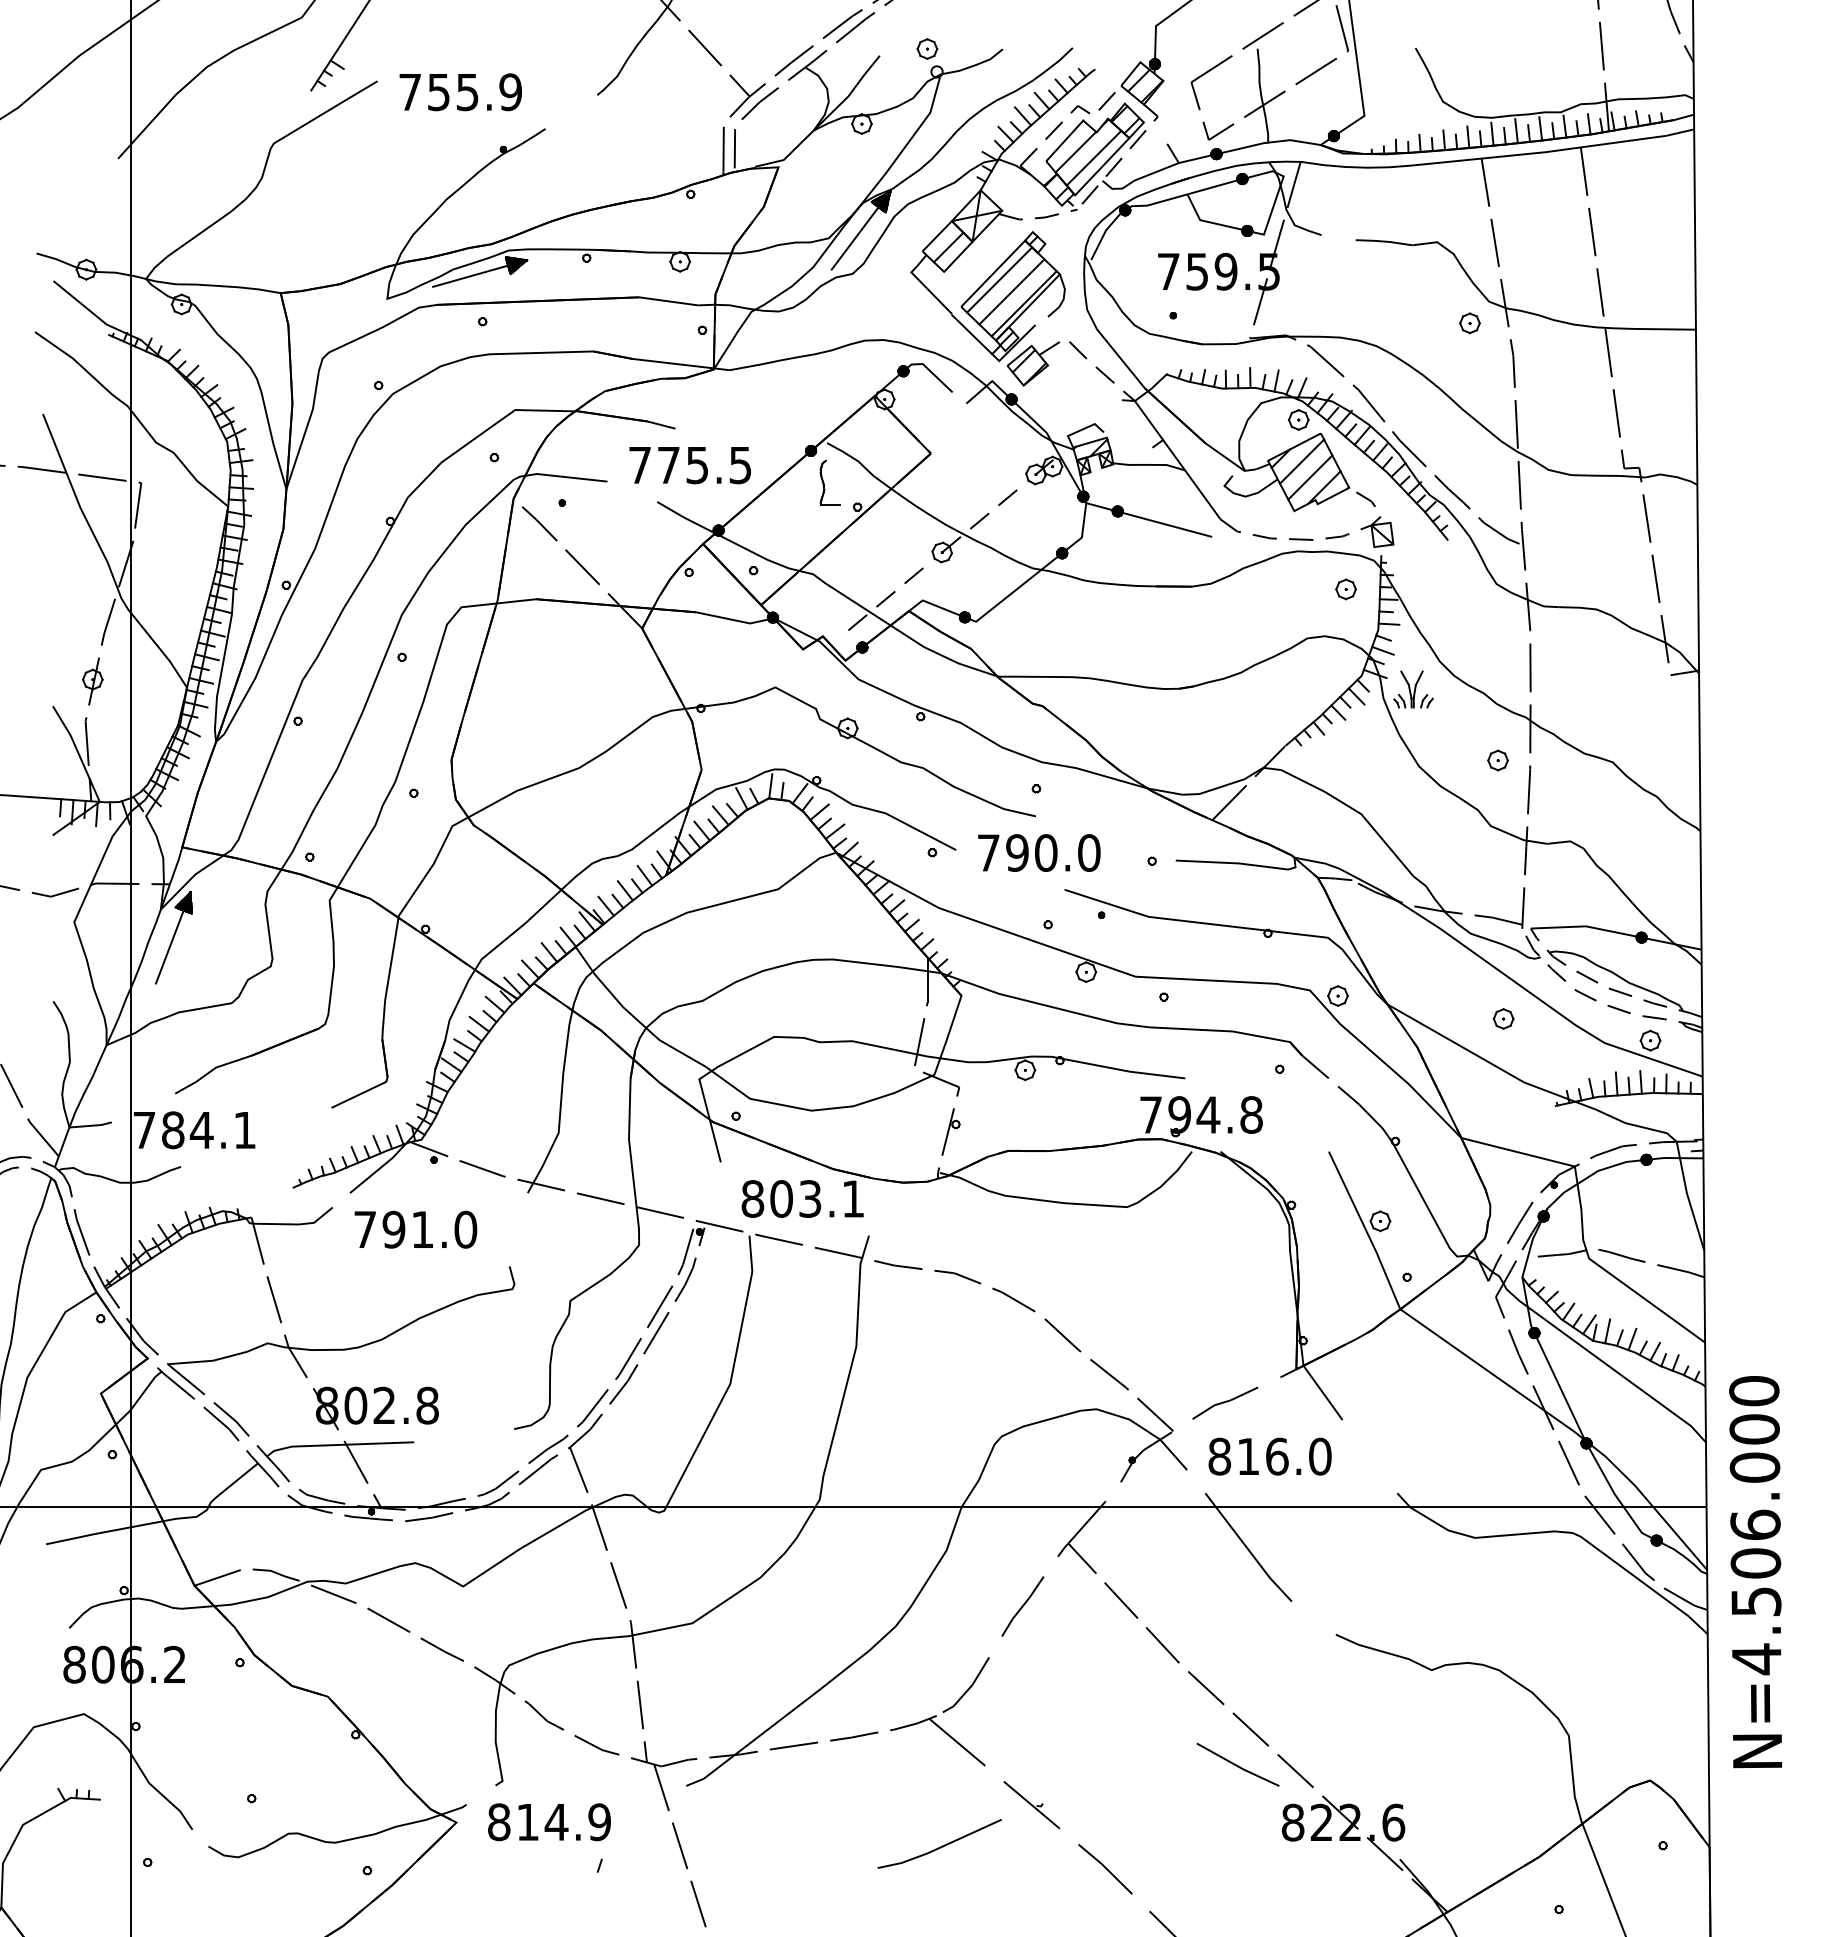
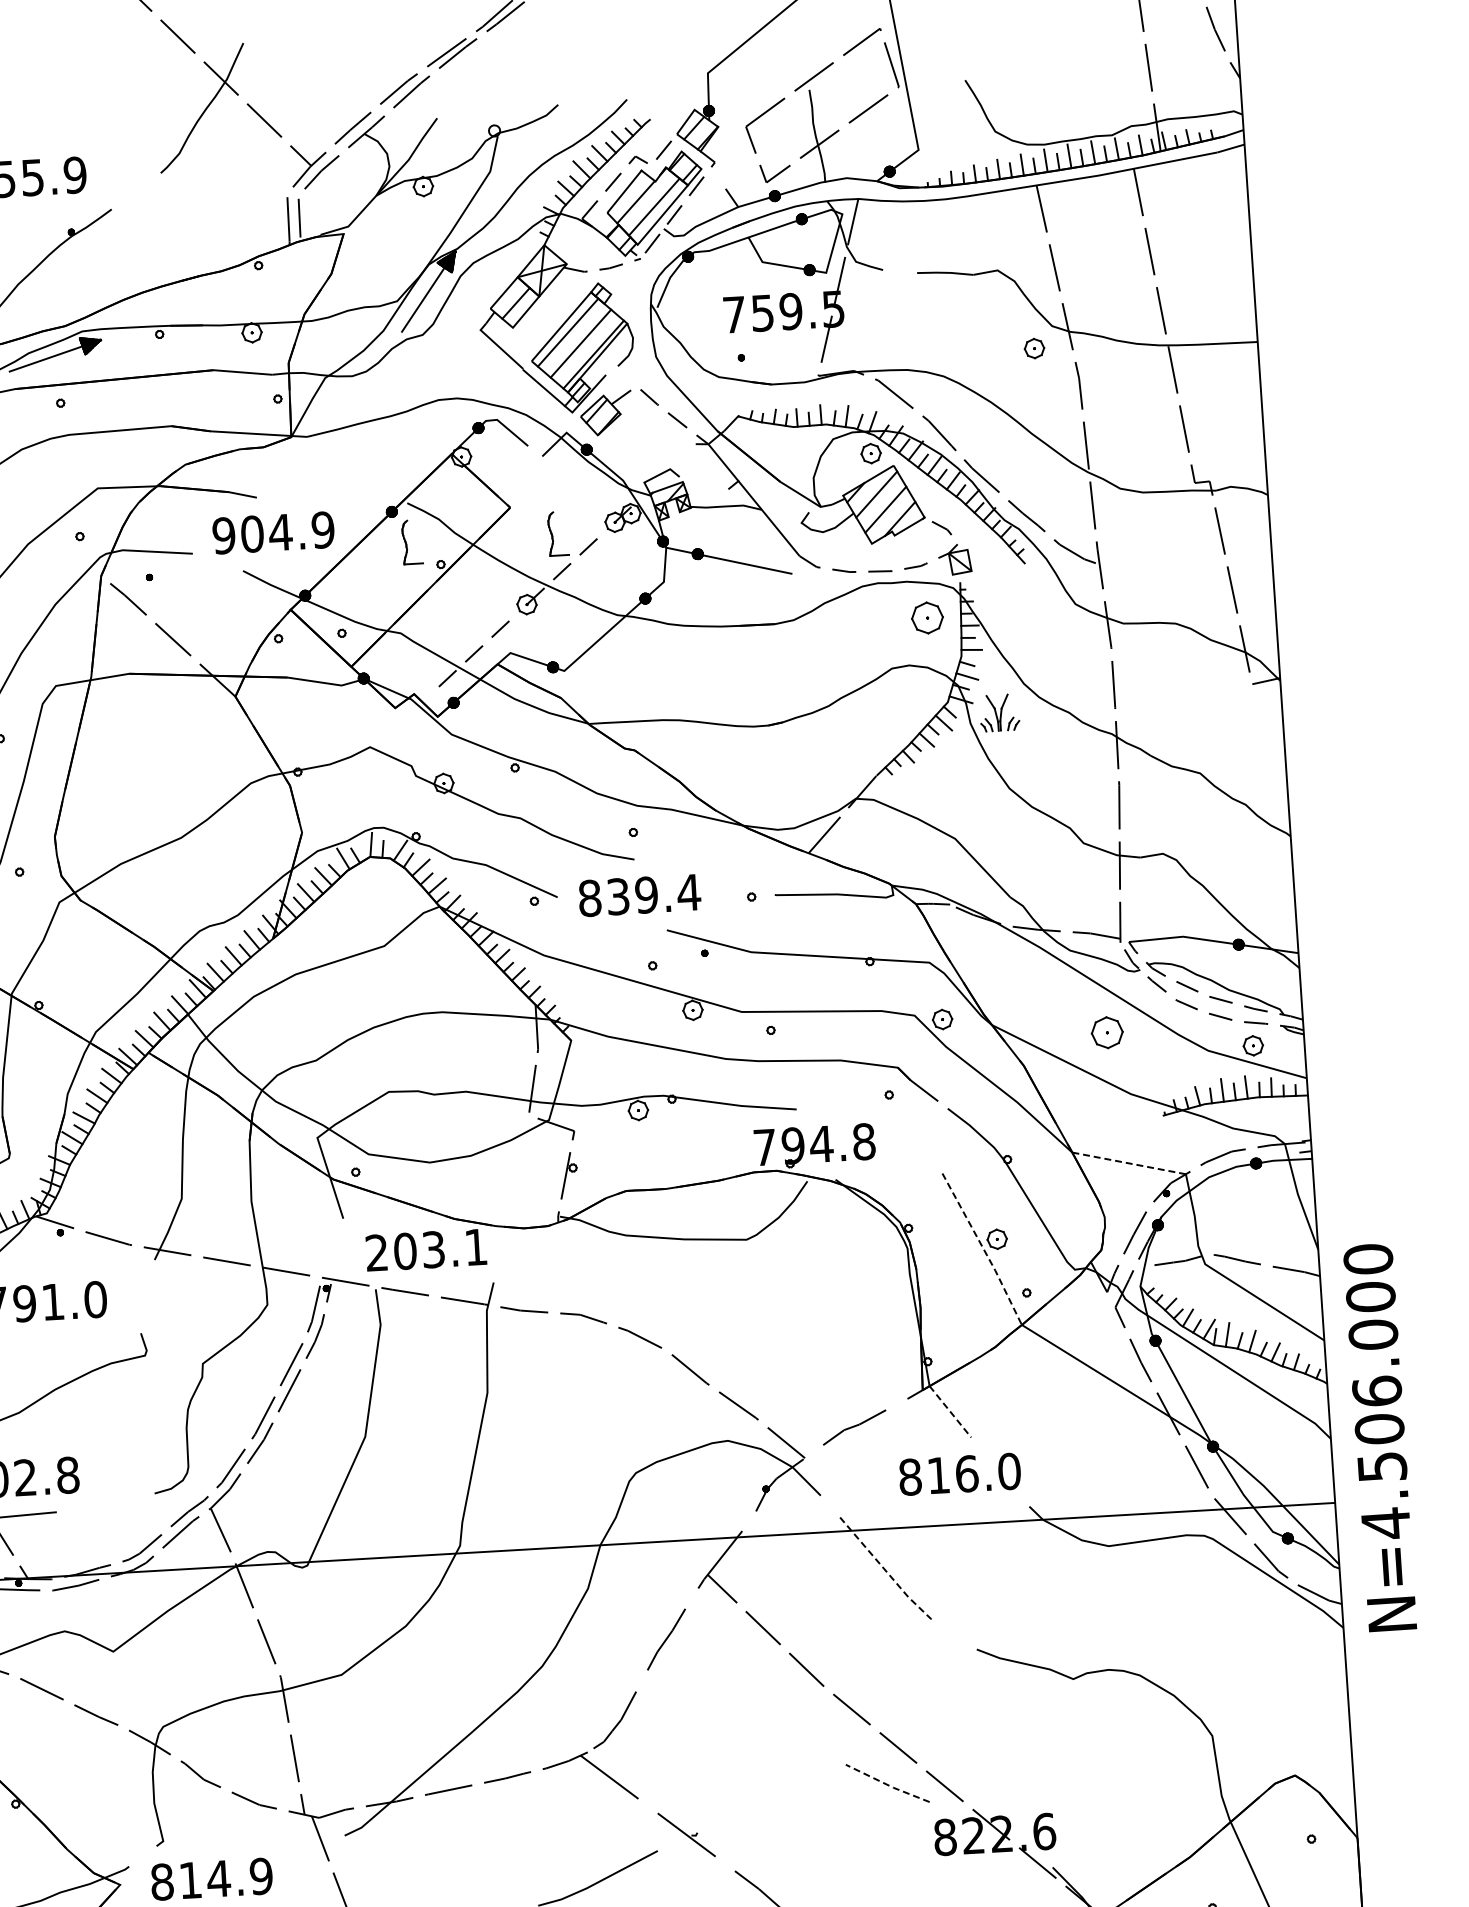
part: (927, 48) -> (483, 108), removed
text: (689, 465) -> (272, 533), 775.5 -> 904.9
part: (977, 482) -> (557, 533), added
part: (1345, 589) -> (926, 618), size x1.6
part: (1497, 760) -> (1086, 778), removed
text: (1039, 852) -> (640, 894), 790.0 -> 839.4
part: (1503, 1018) -> (1107, 1032), size x1.6
line: (1518, 1152) -> (1129, 1163), solid -> dashed
text: (752, 1198) -> (376, 1252), 803.1 -> 203.1
line: (1366, 1230) -> (984, 1249), solid -> dashed
line: (1323, 1393) -> (950, 1412), solid -> dashed
text: (1269, 1456) -> (959, 1474), moved
line: (1248, 1549) -> (885, 1570), solid -> dashed
text: (1755, 1572) -> (1379, 1438), moved
line: (1237, 1766) -> (887, 1785), solid -> dashed

